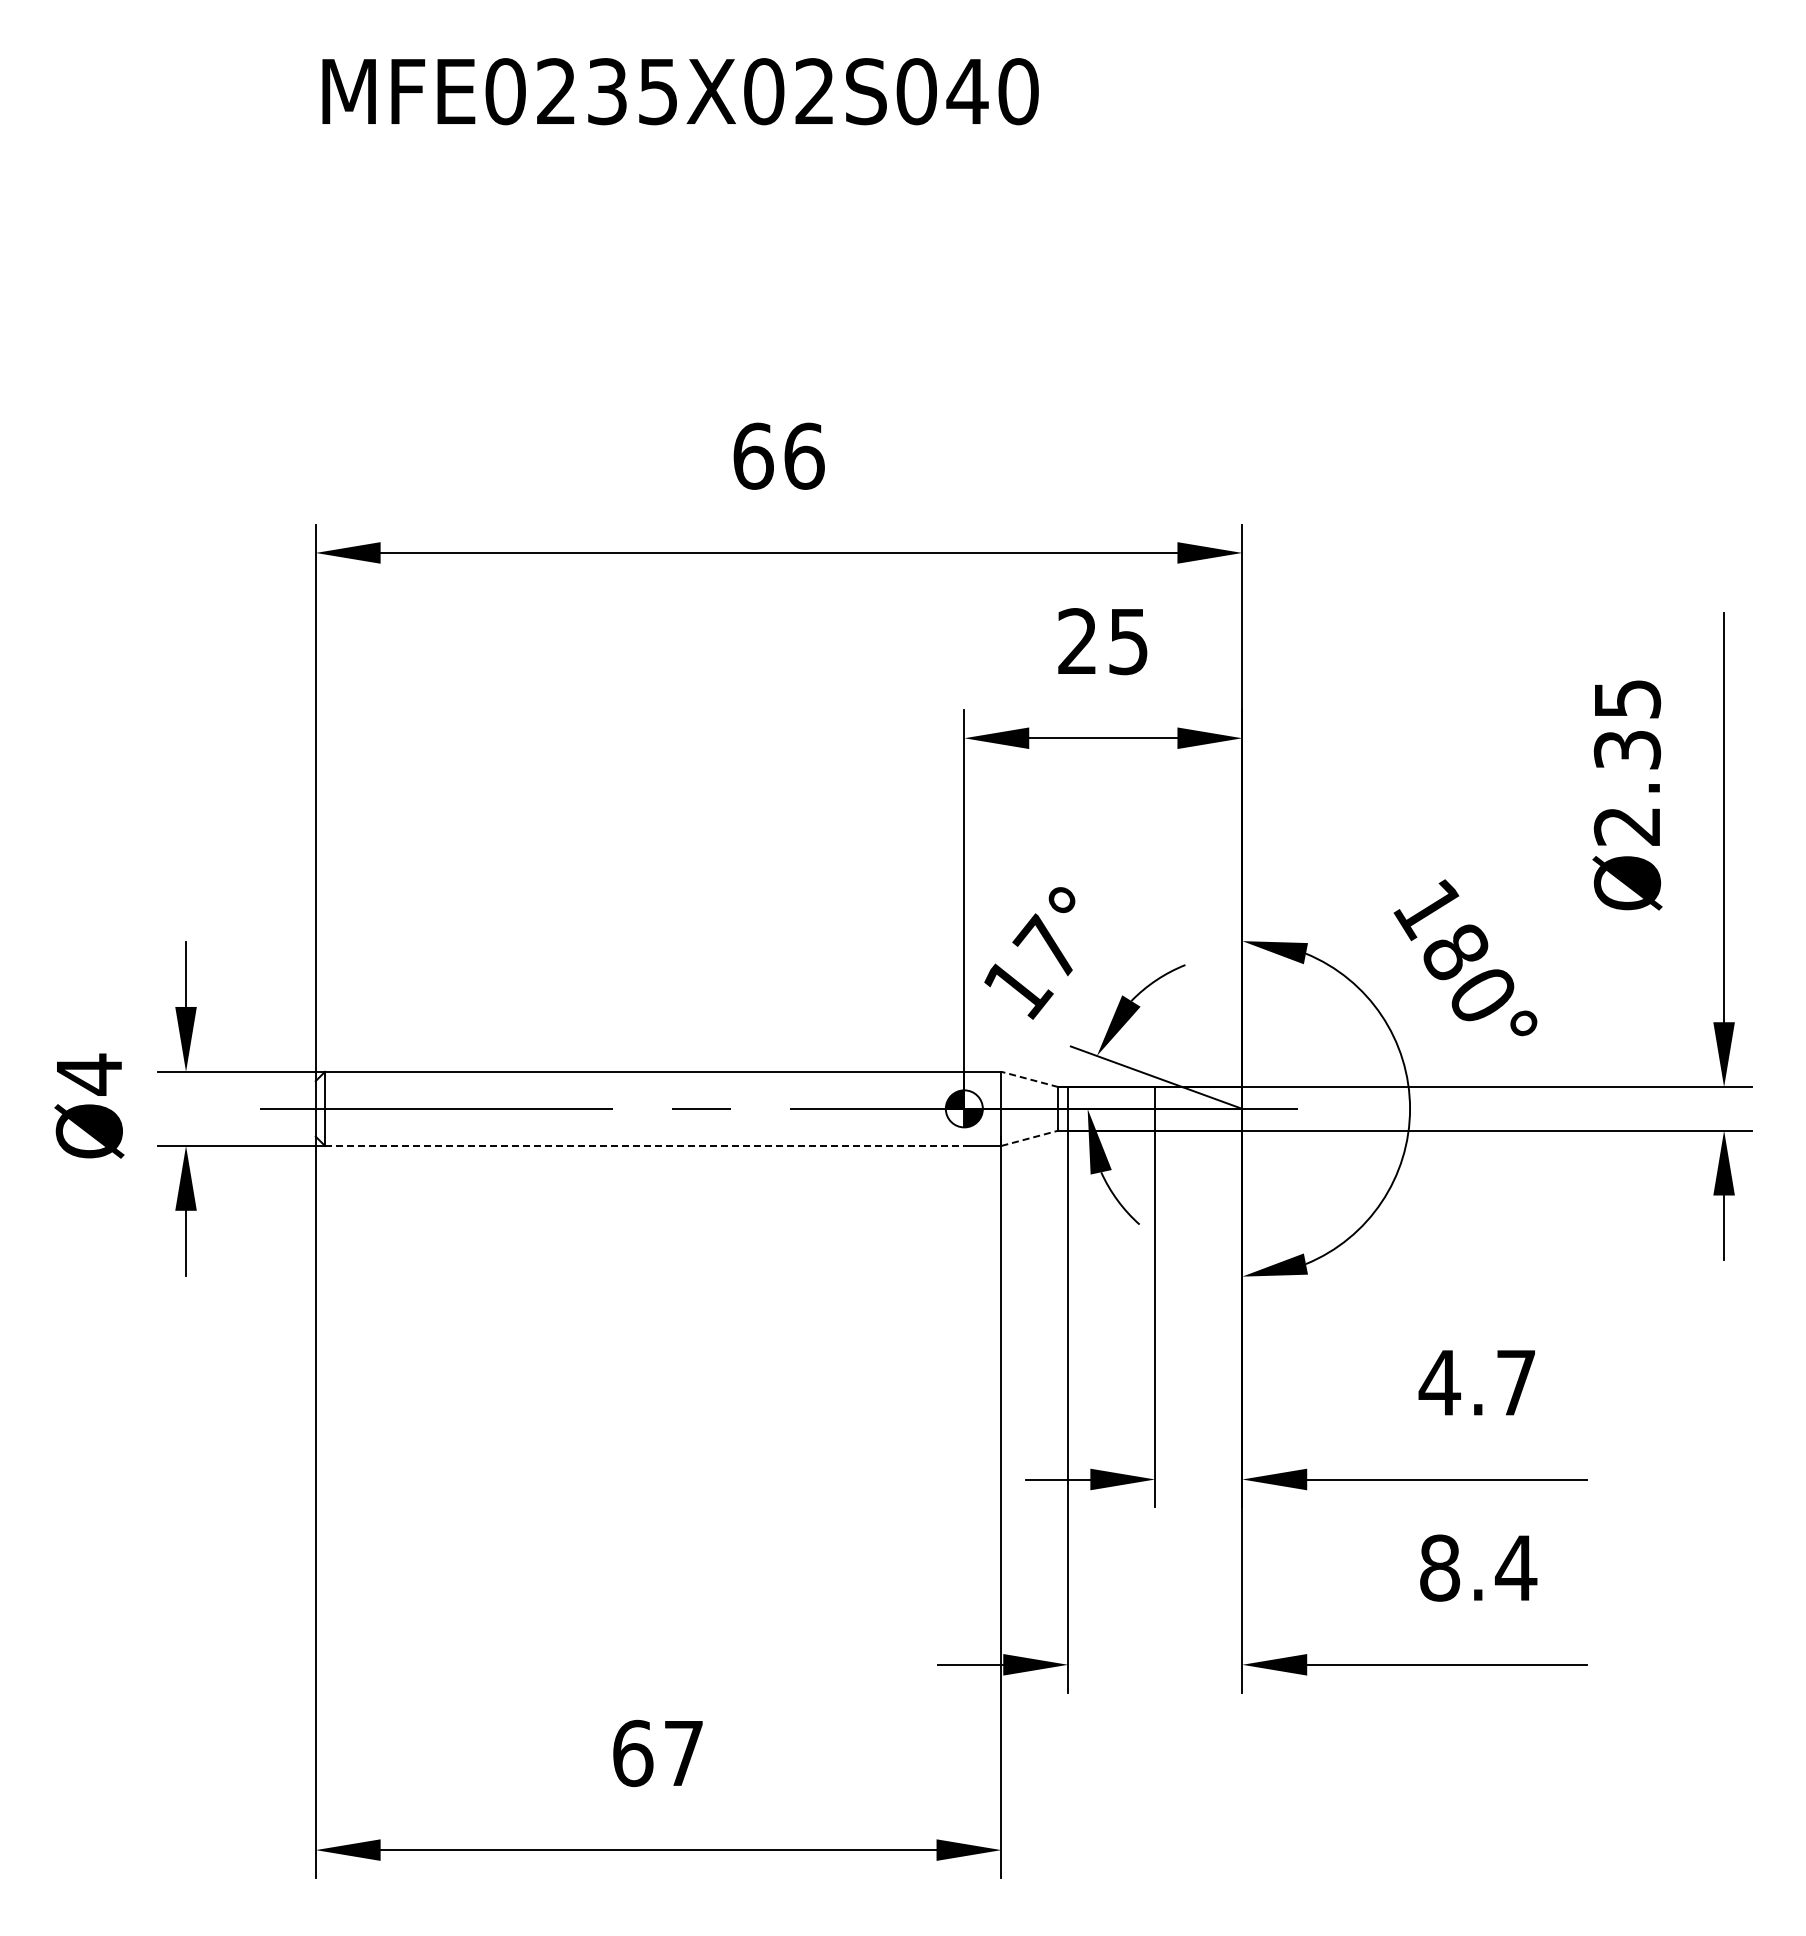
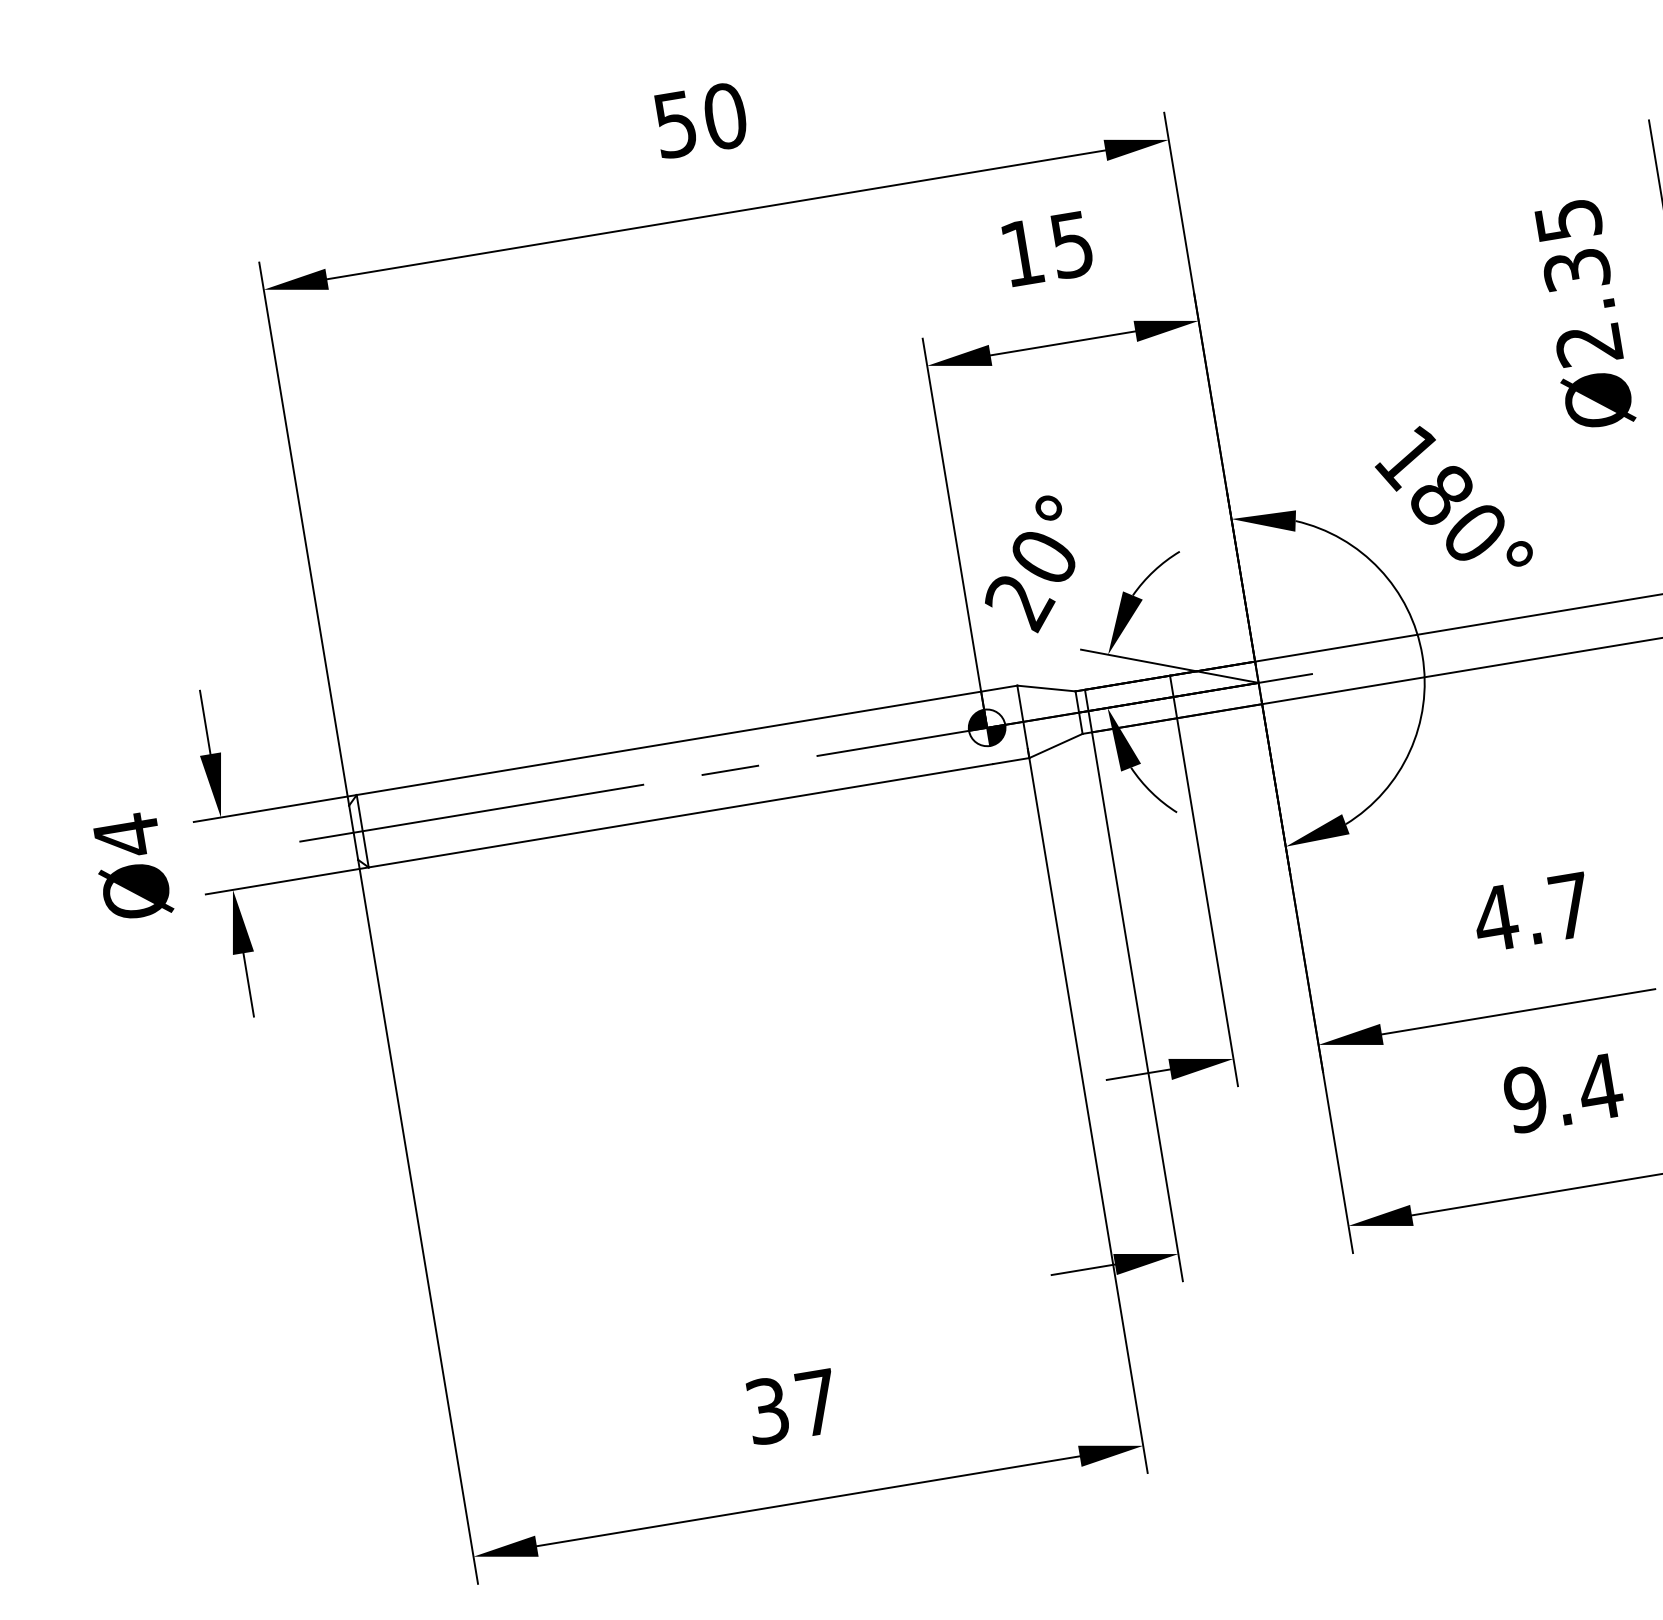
text: (778, 455) -> (699, 119), 66 -> 50
text: (1076, 640) -> (1020, 252), 25 -> 15
text: (1030, 967) -> (1028, 579), 17° -> 20°
line: (1029, 1079) -> (1046, 688), dashed -> solid
line: (1029, 1138) -> (1055, 746), dashed -> solid
line: (644, 1145) -> (680, 815), dashed -> solid
text: (1439, 1567) -> (1525, 1098), 8.4 -> 9.4
text: (633, 1753) -> (768, 1410), 67 -> 37

